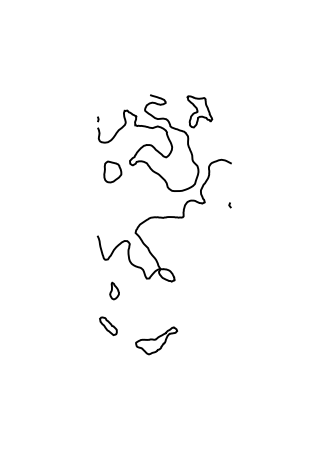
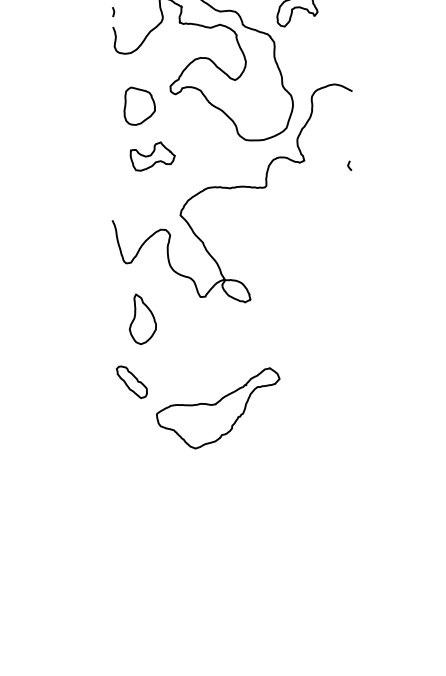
part: (119, 199) -> (151, 155), added
part: (114, 290) -> (142, 318), size x1.67
part: (156, 340) -> (217, 407), size x1.67

